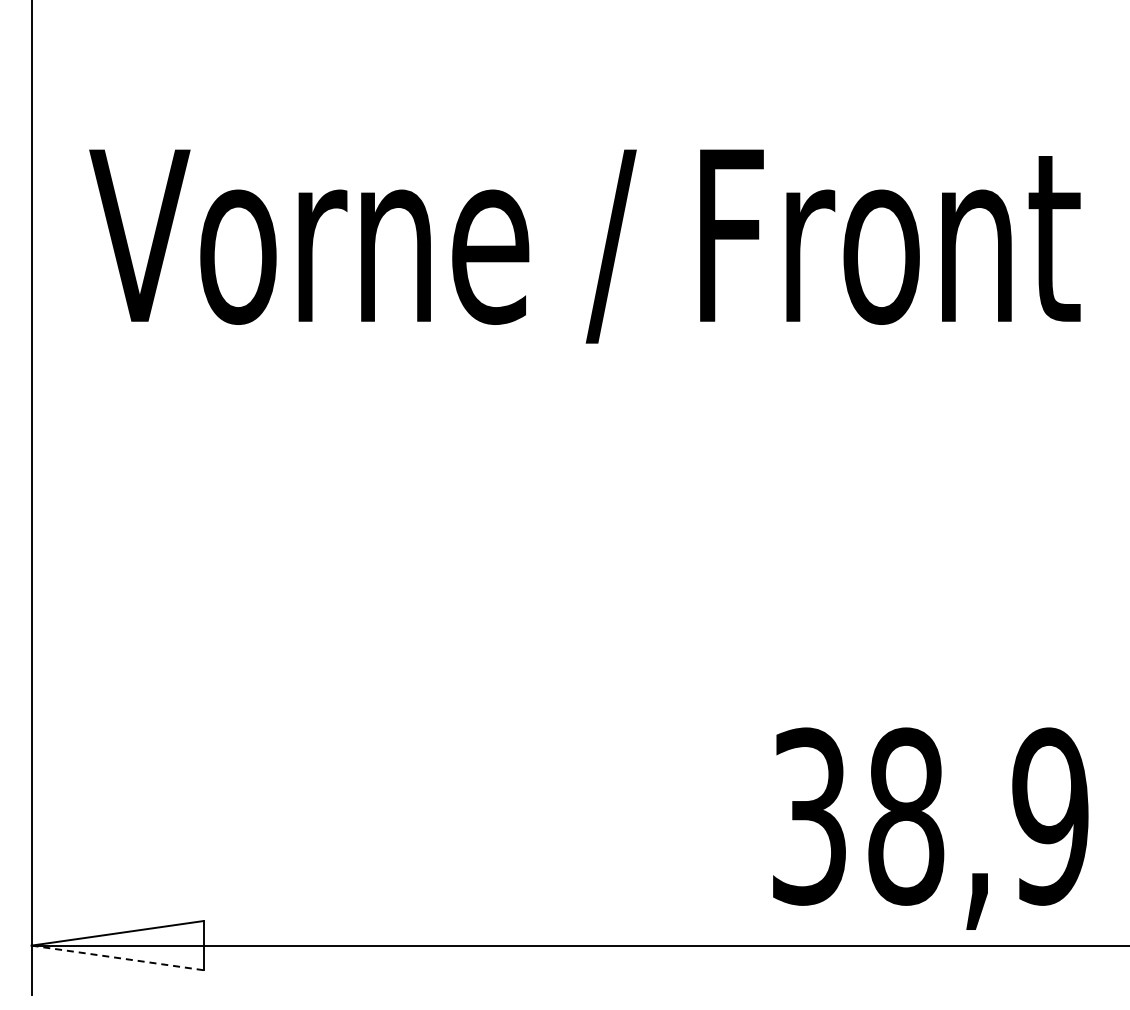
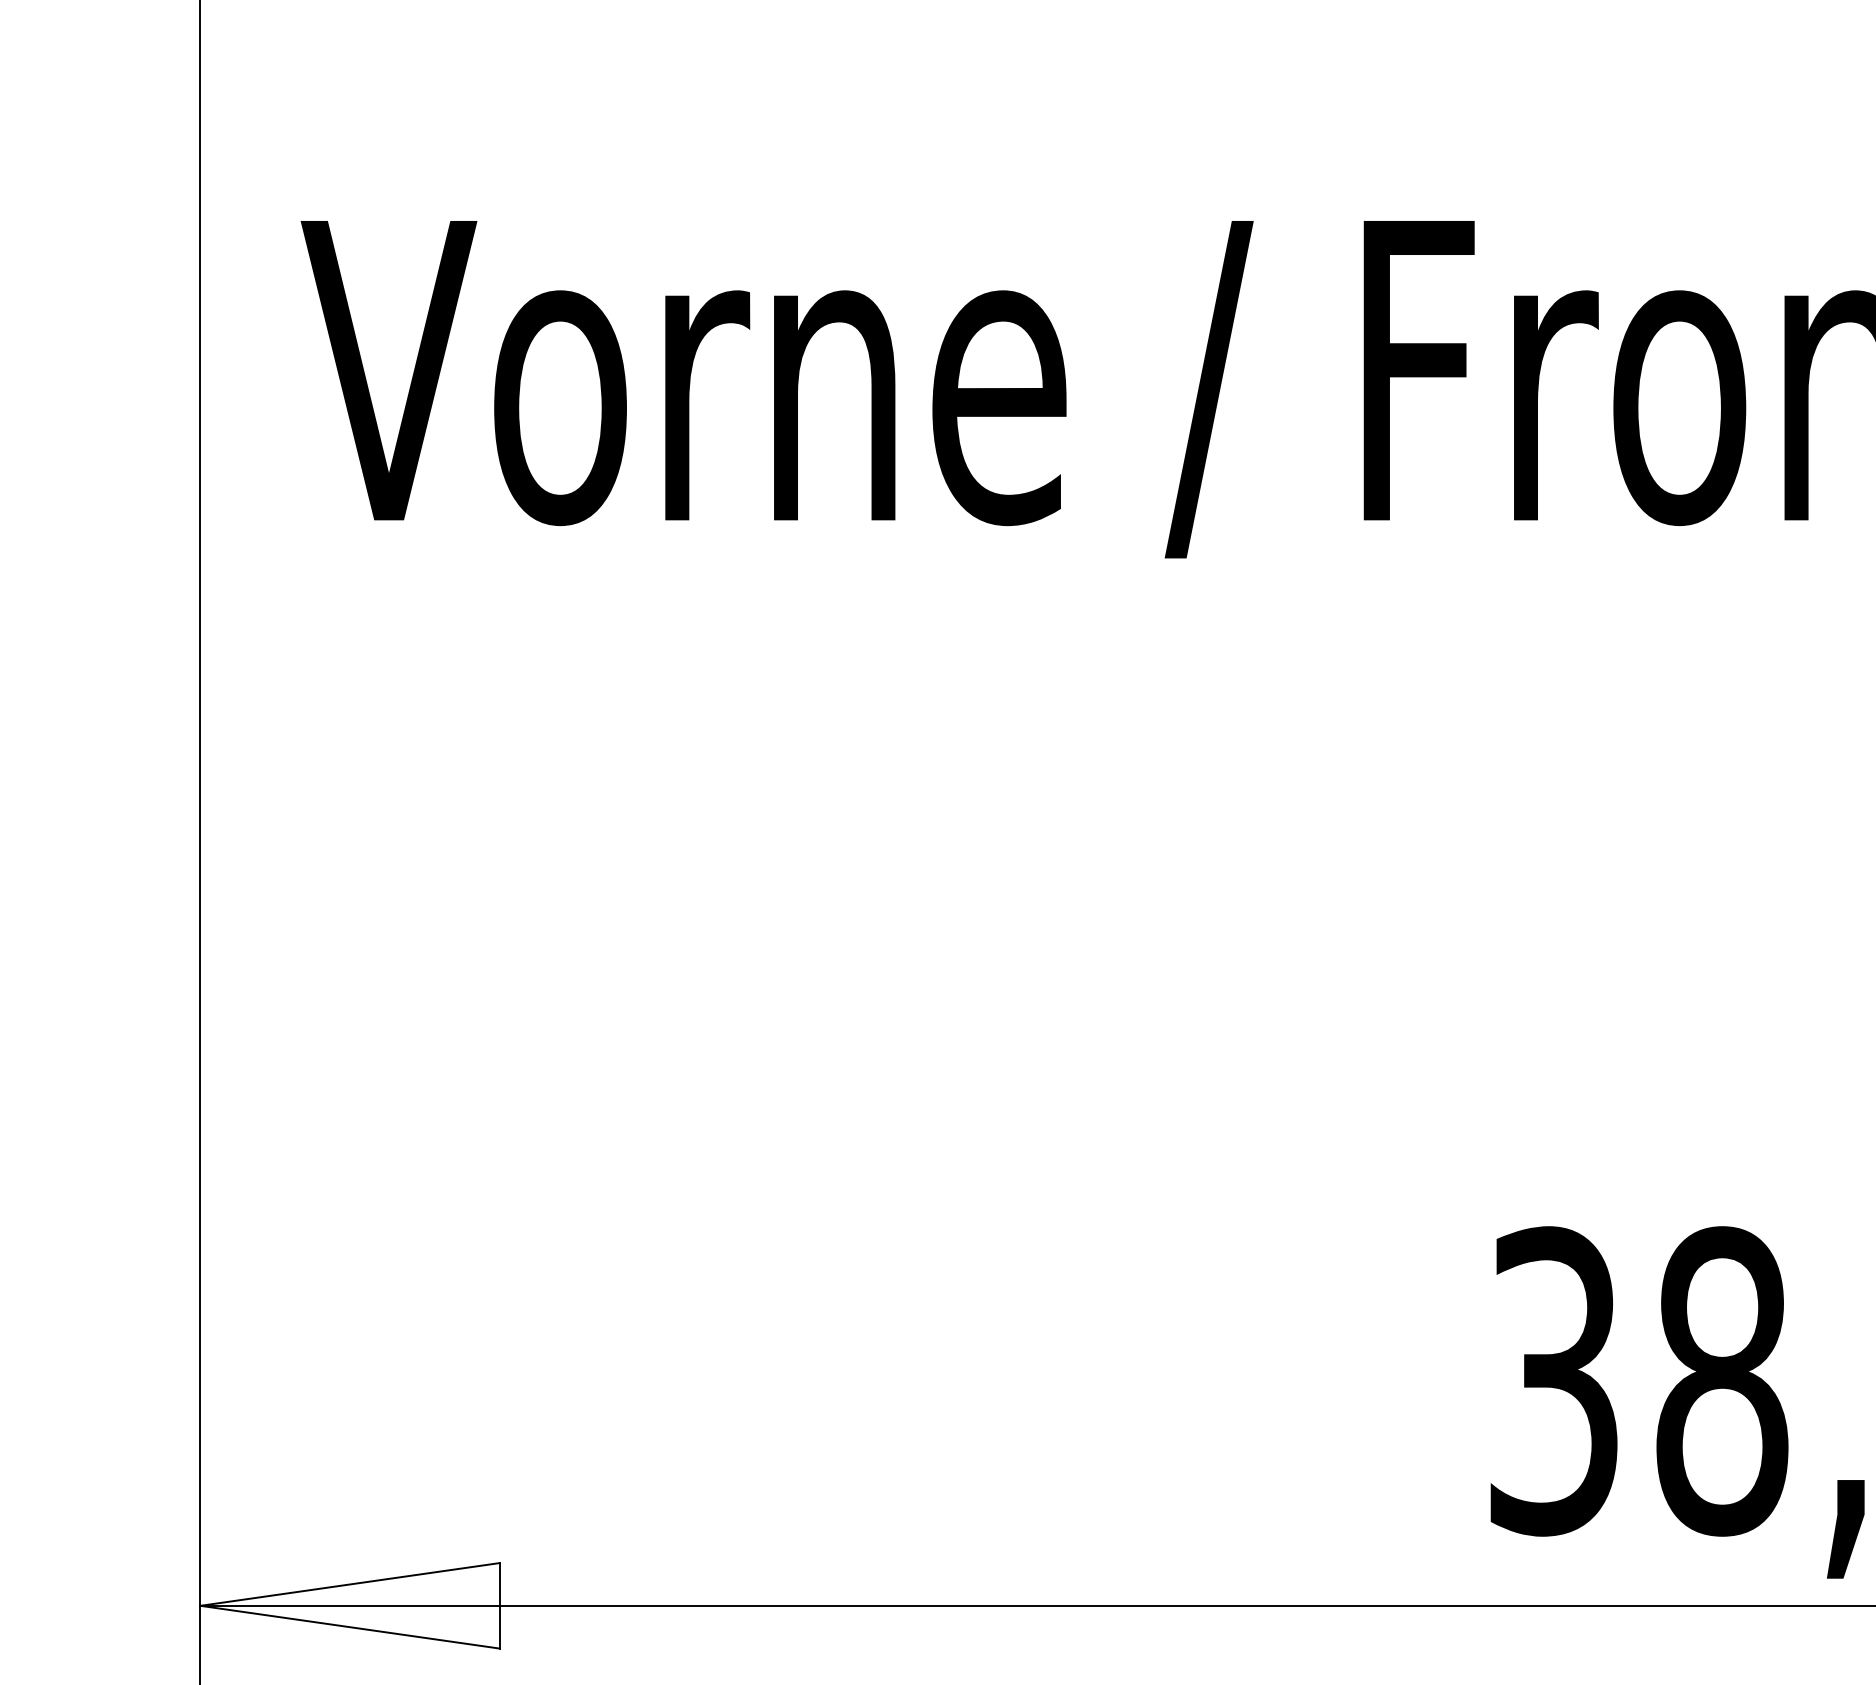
line: (117, 957) -> (350, 1626), dashed -> solid

